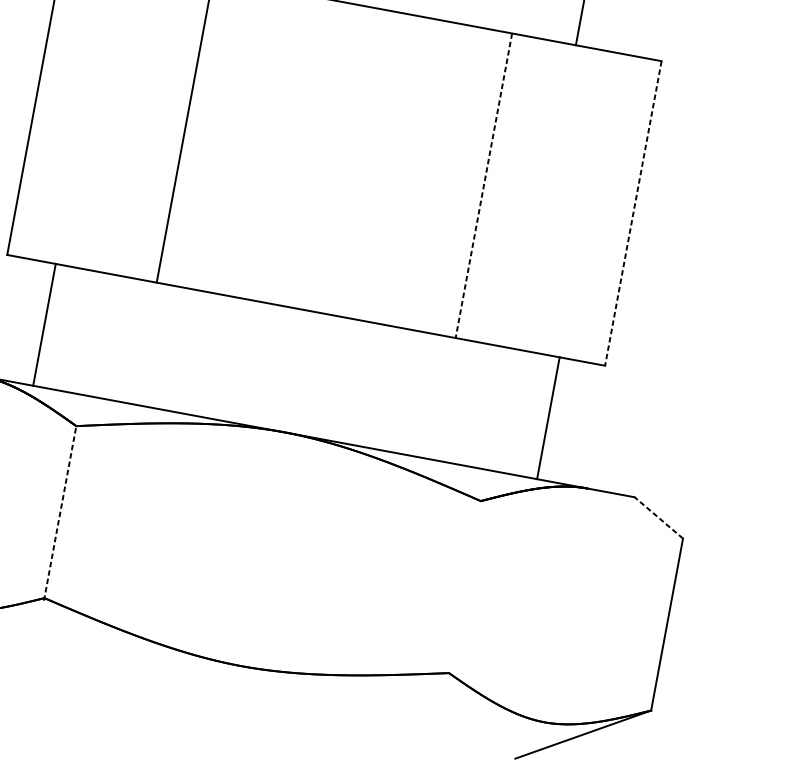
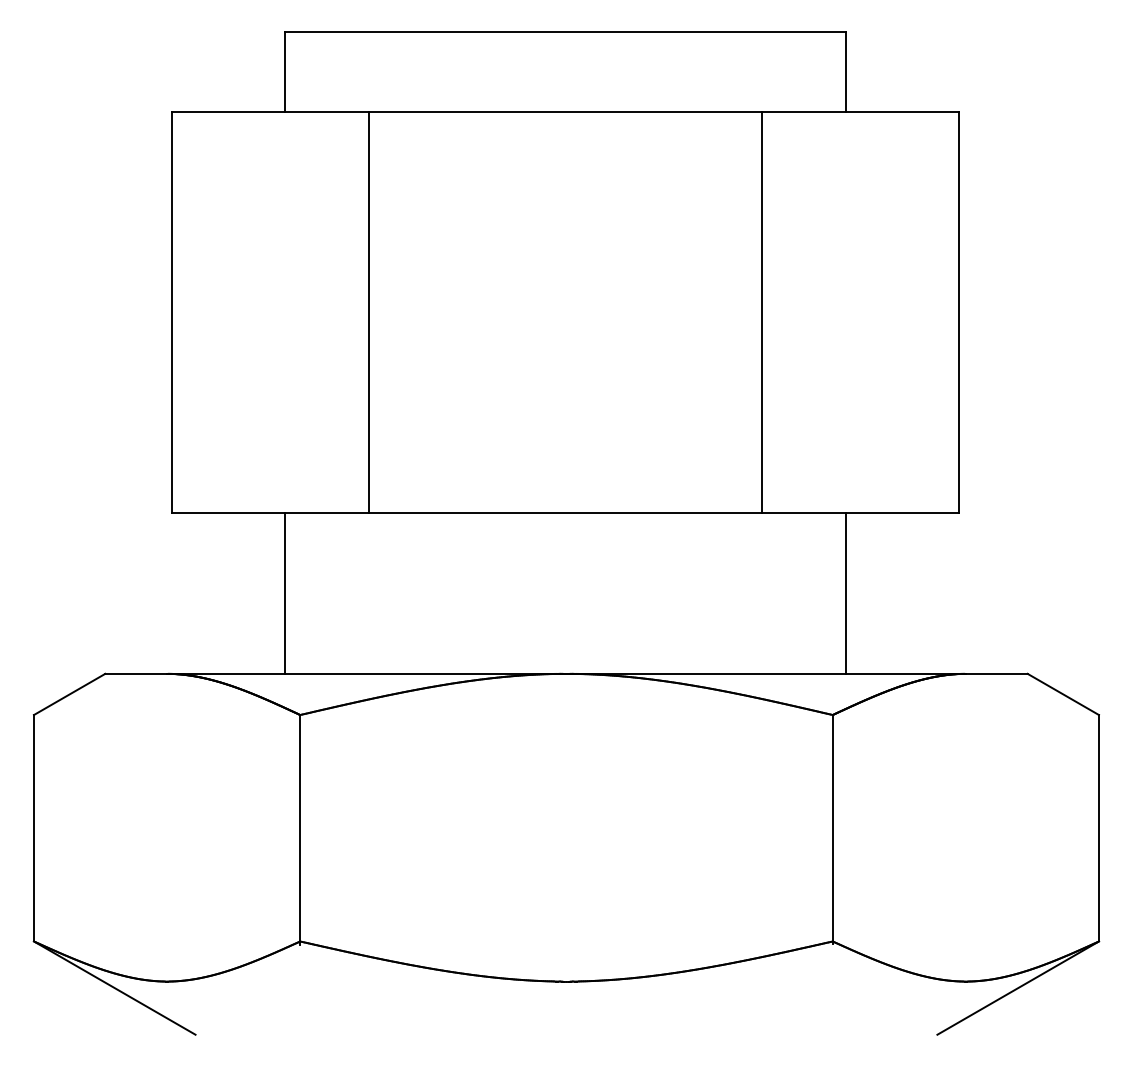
line: (484, 185) -> (762, 312), dashed -> solid
line: (633, 213) -> (959, 312), dashed -> solid
line: (44, 324) -> (284, 593), moved
line: (548, 418) -> (846, 593), moved
line: (60, 513) -> (300, 829), dashed -> solid
line: (658, 517) -> (1062, 694), dashed -> solid
line: (464, 588) -> (832, 829), added

